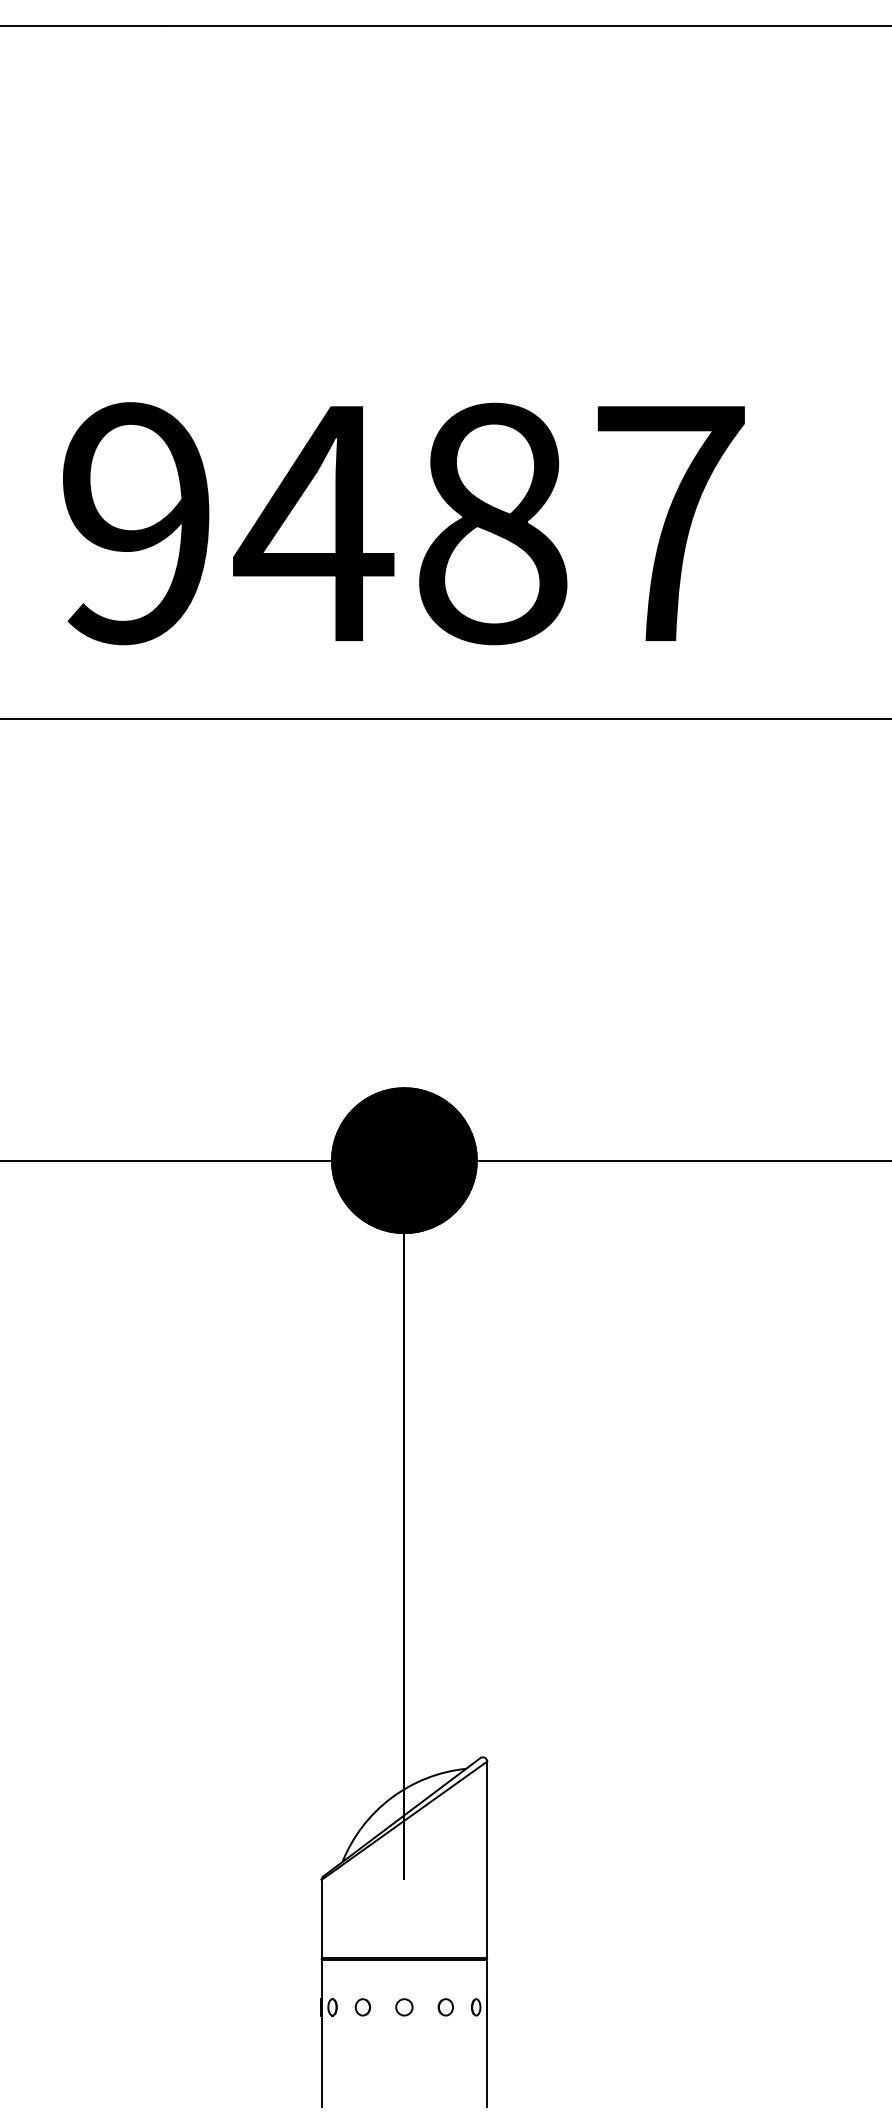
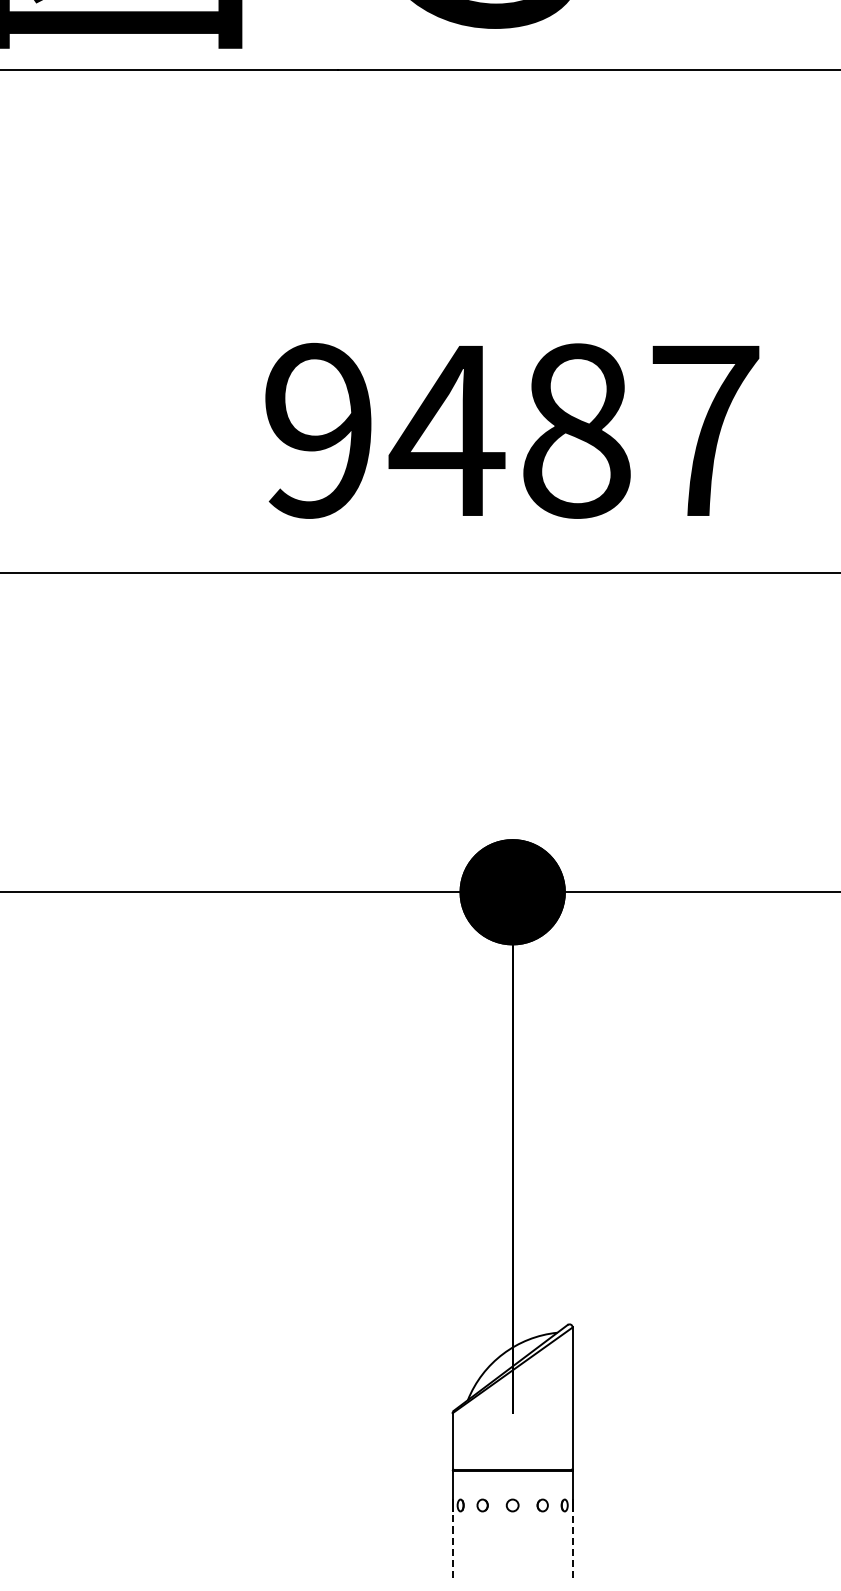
line: (321, 2059) -> (452, 1543), solid -> dashed
line: (486, 2061) -> (572, 1544), solid -> dashed

